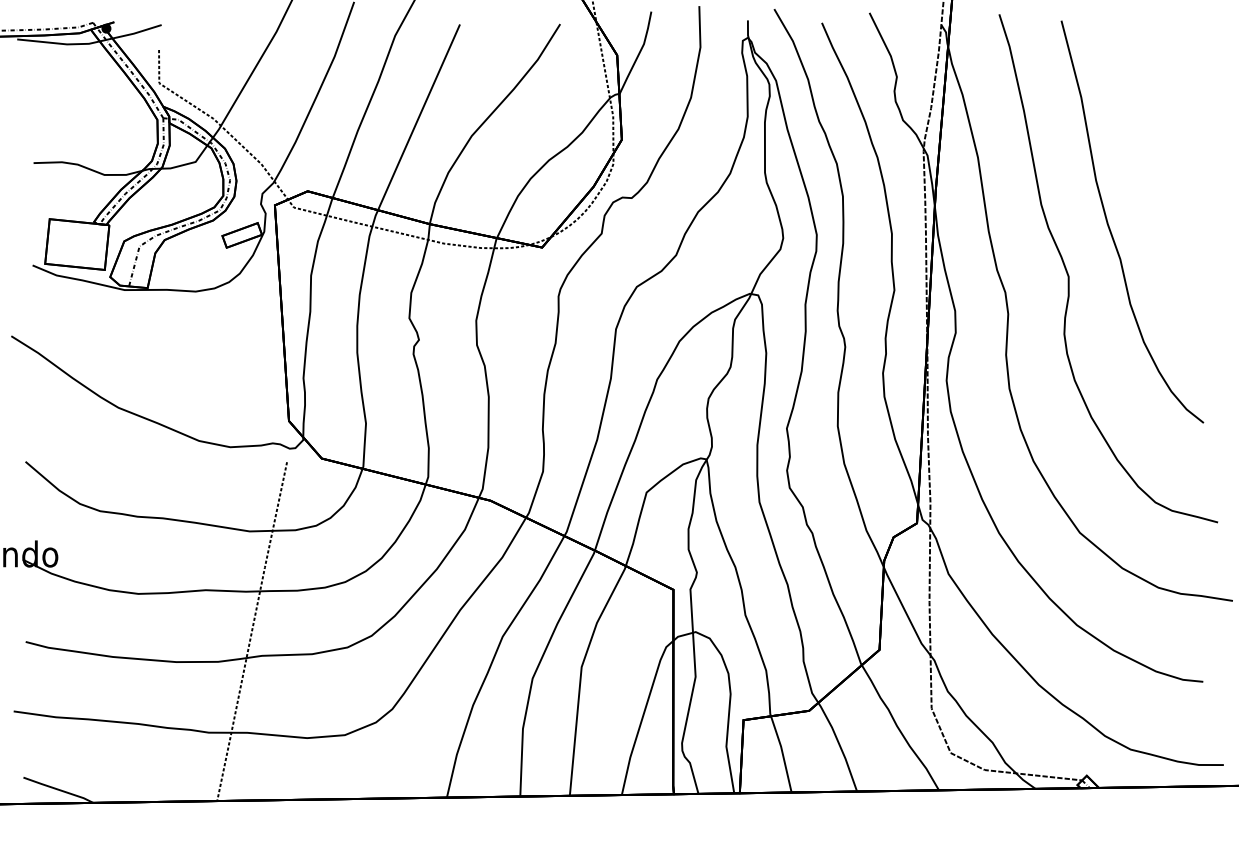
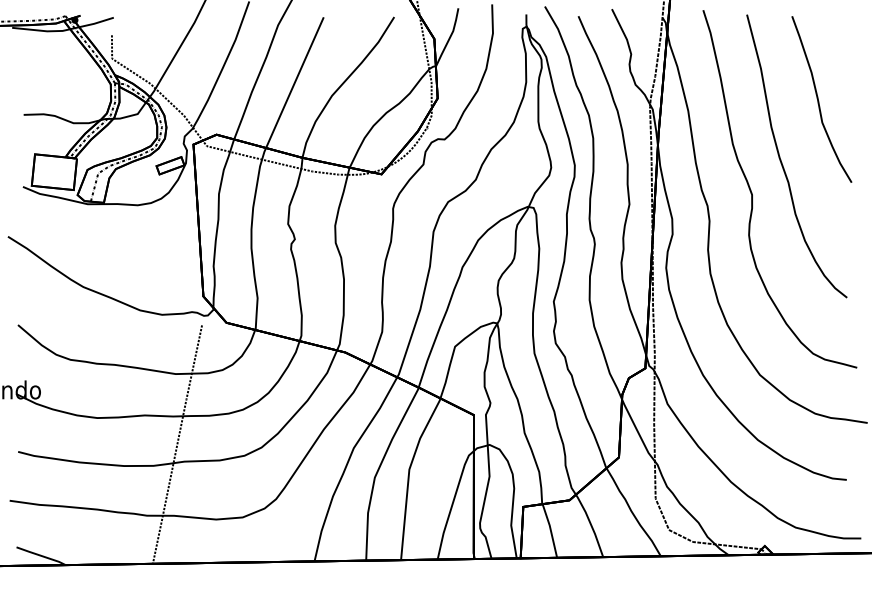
curve: (1164, 144) -> (819, 101), added

